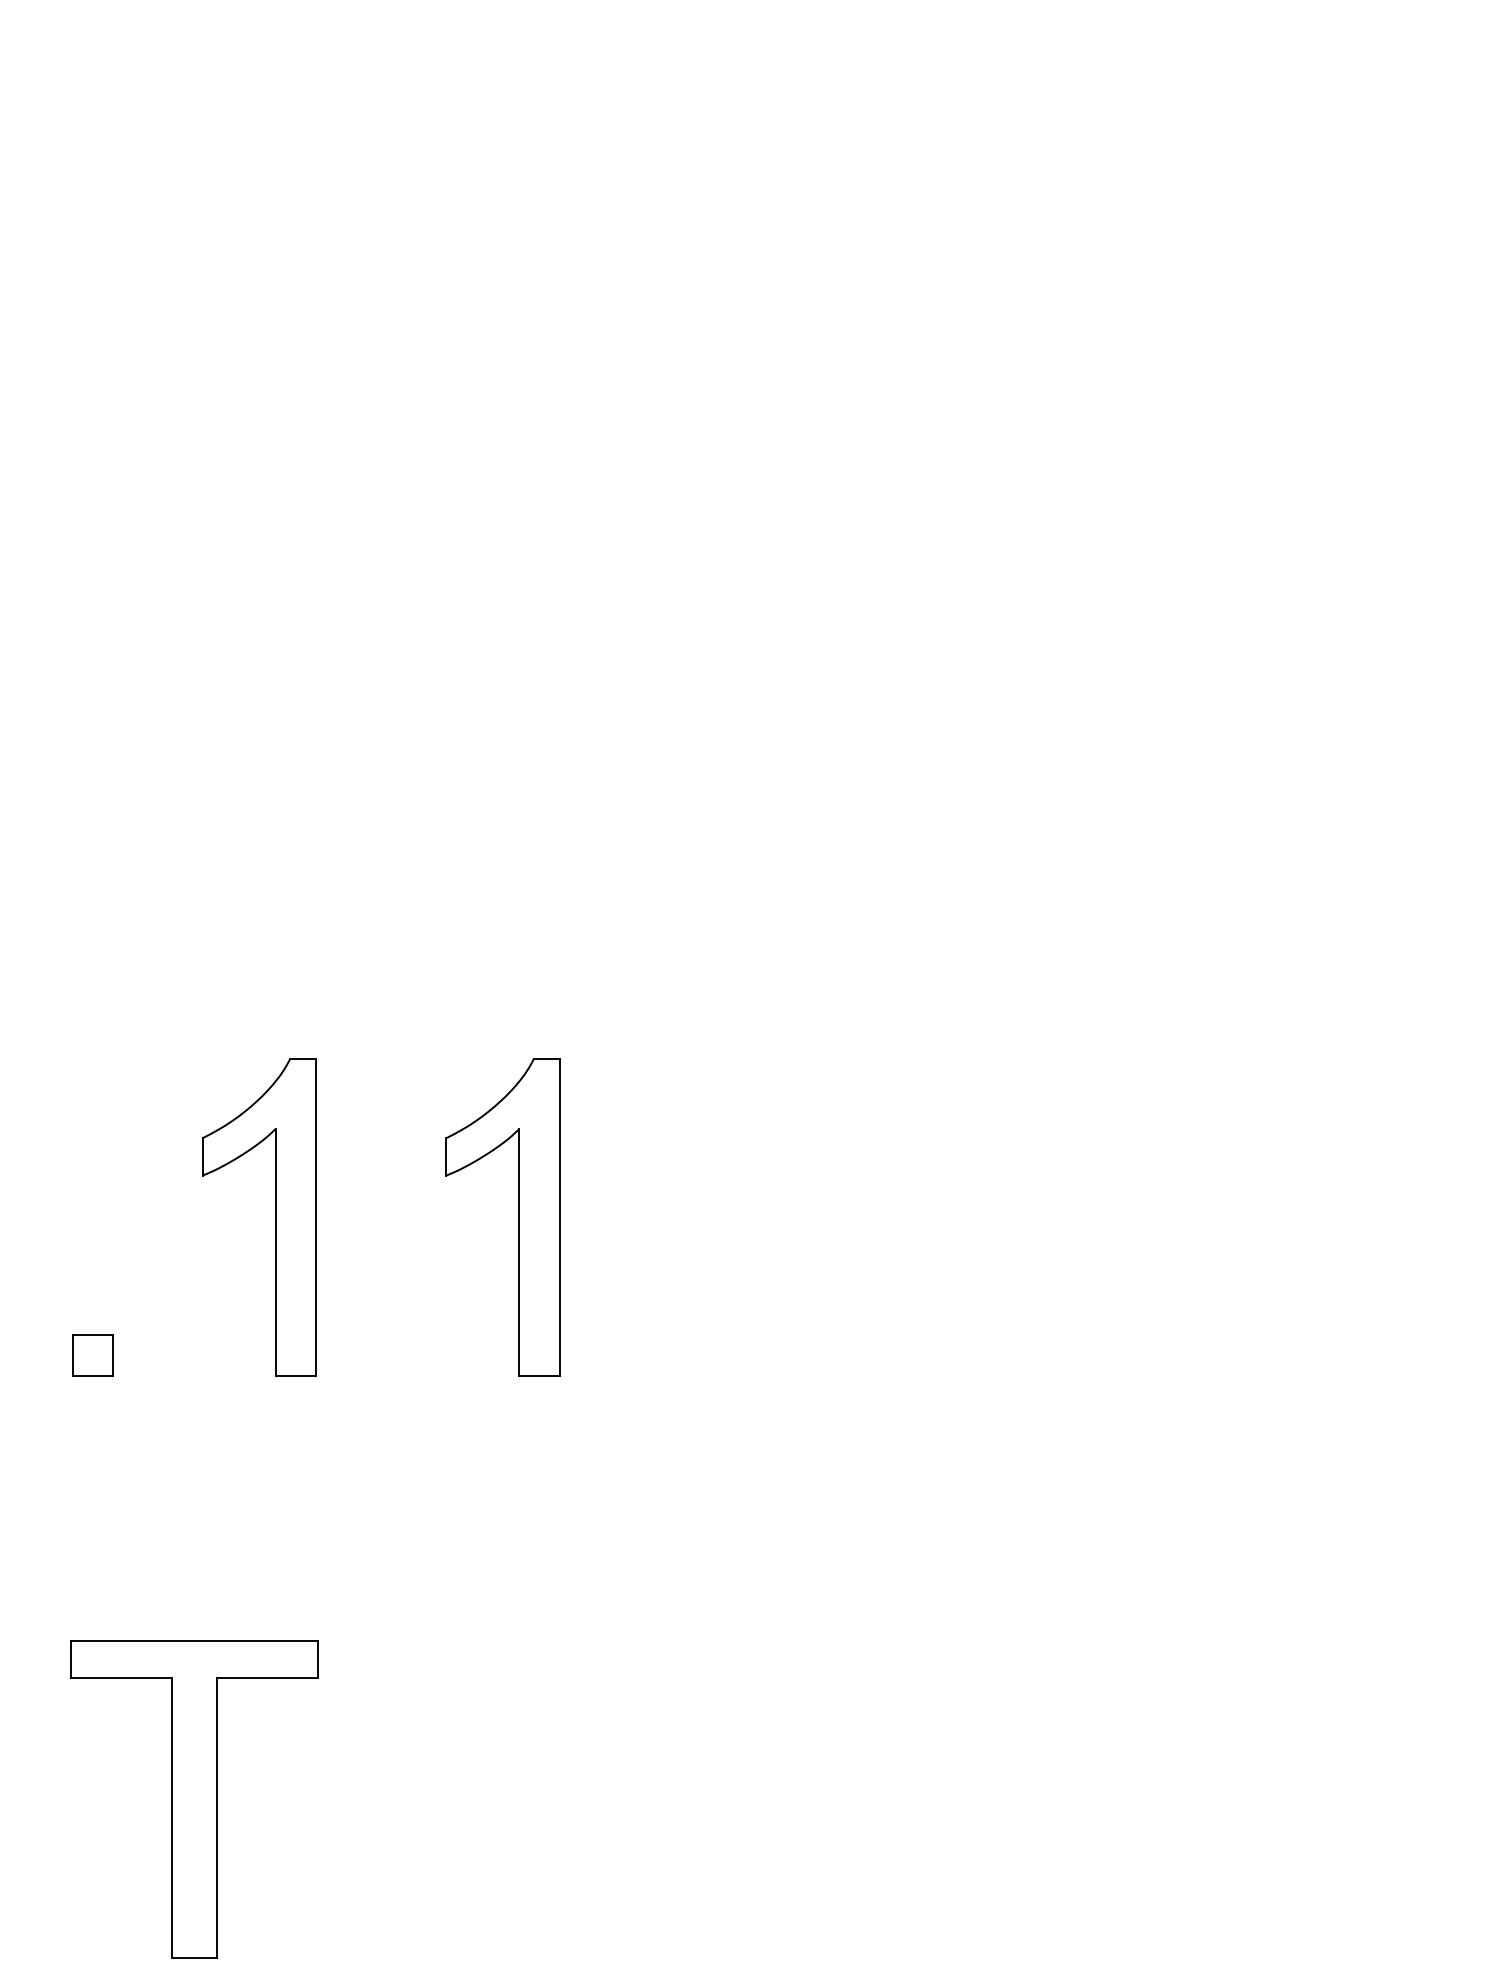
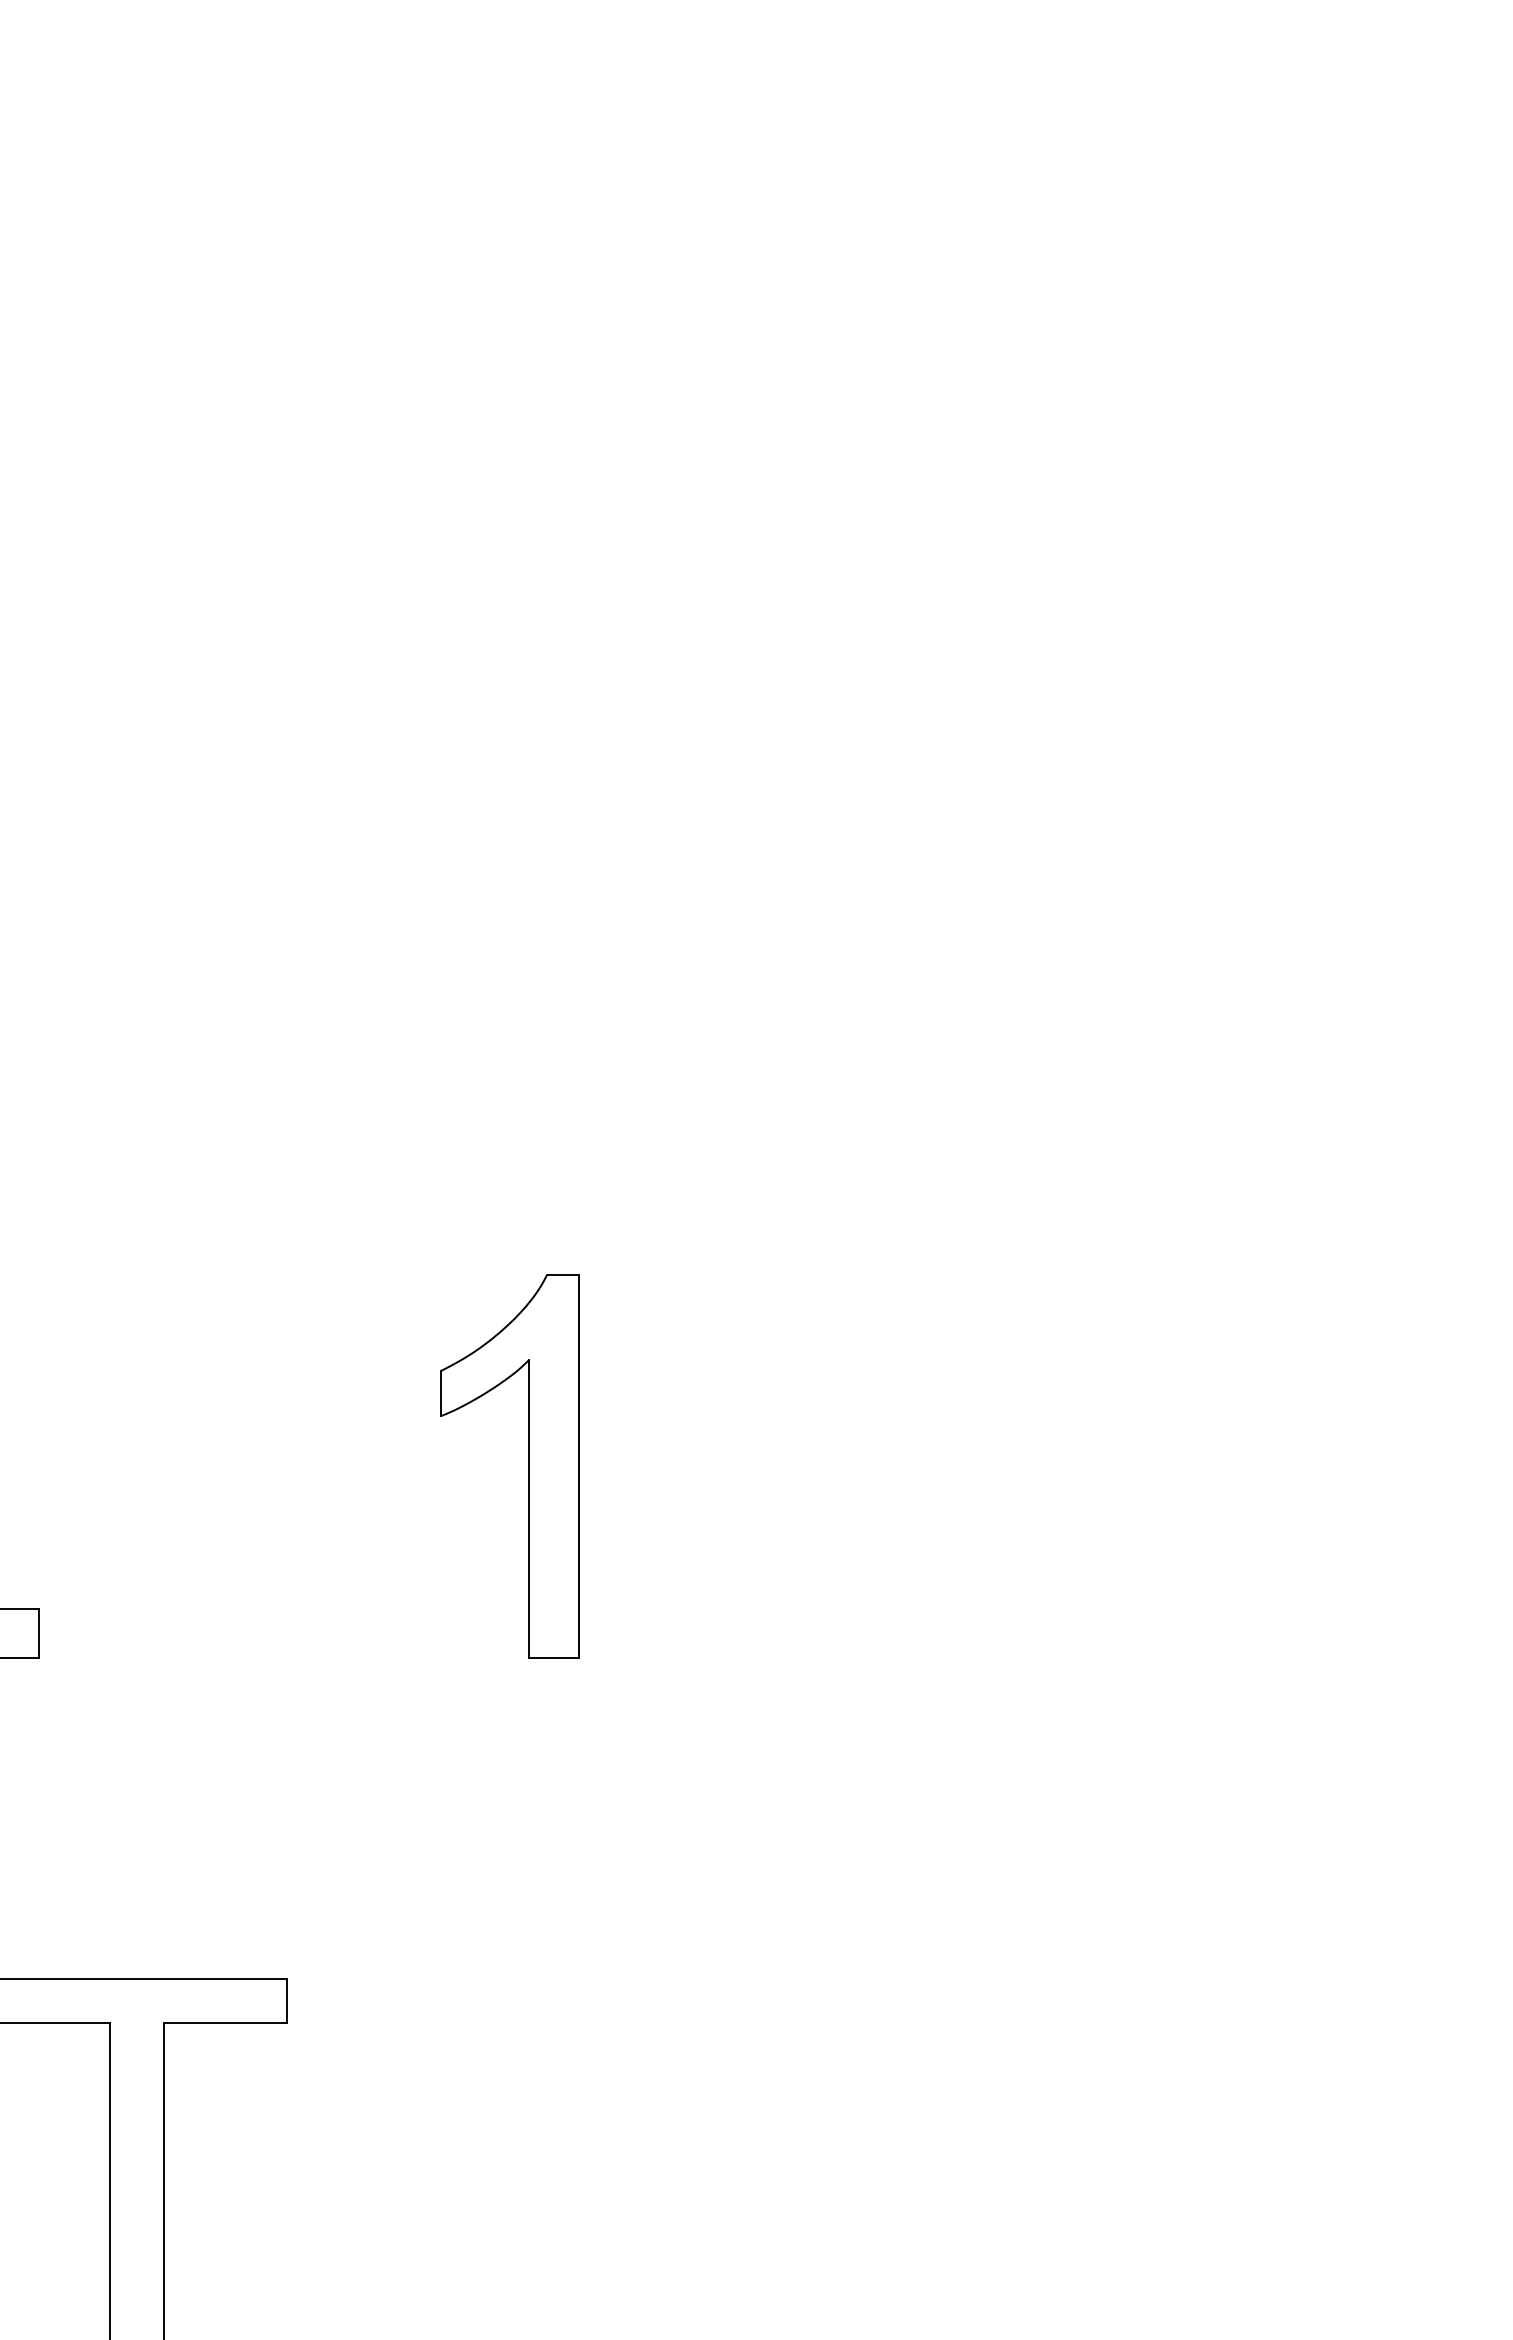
part: (275, 1217) -> (234, 1466), removed

